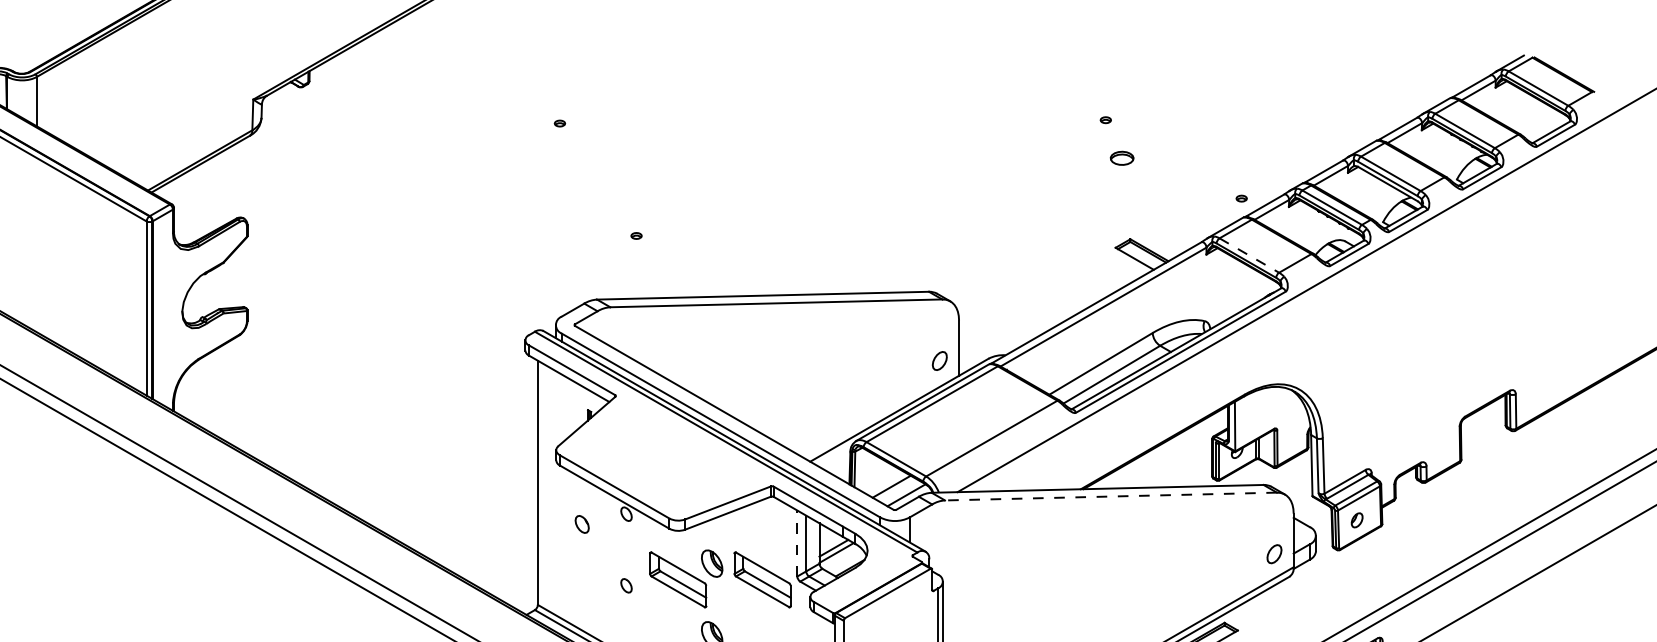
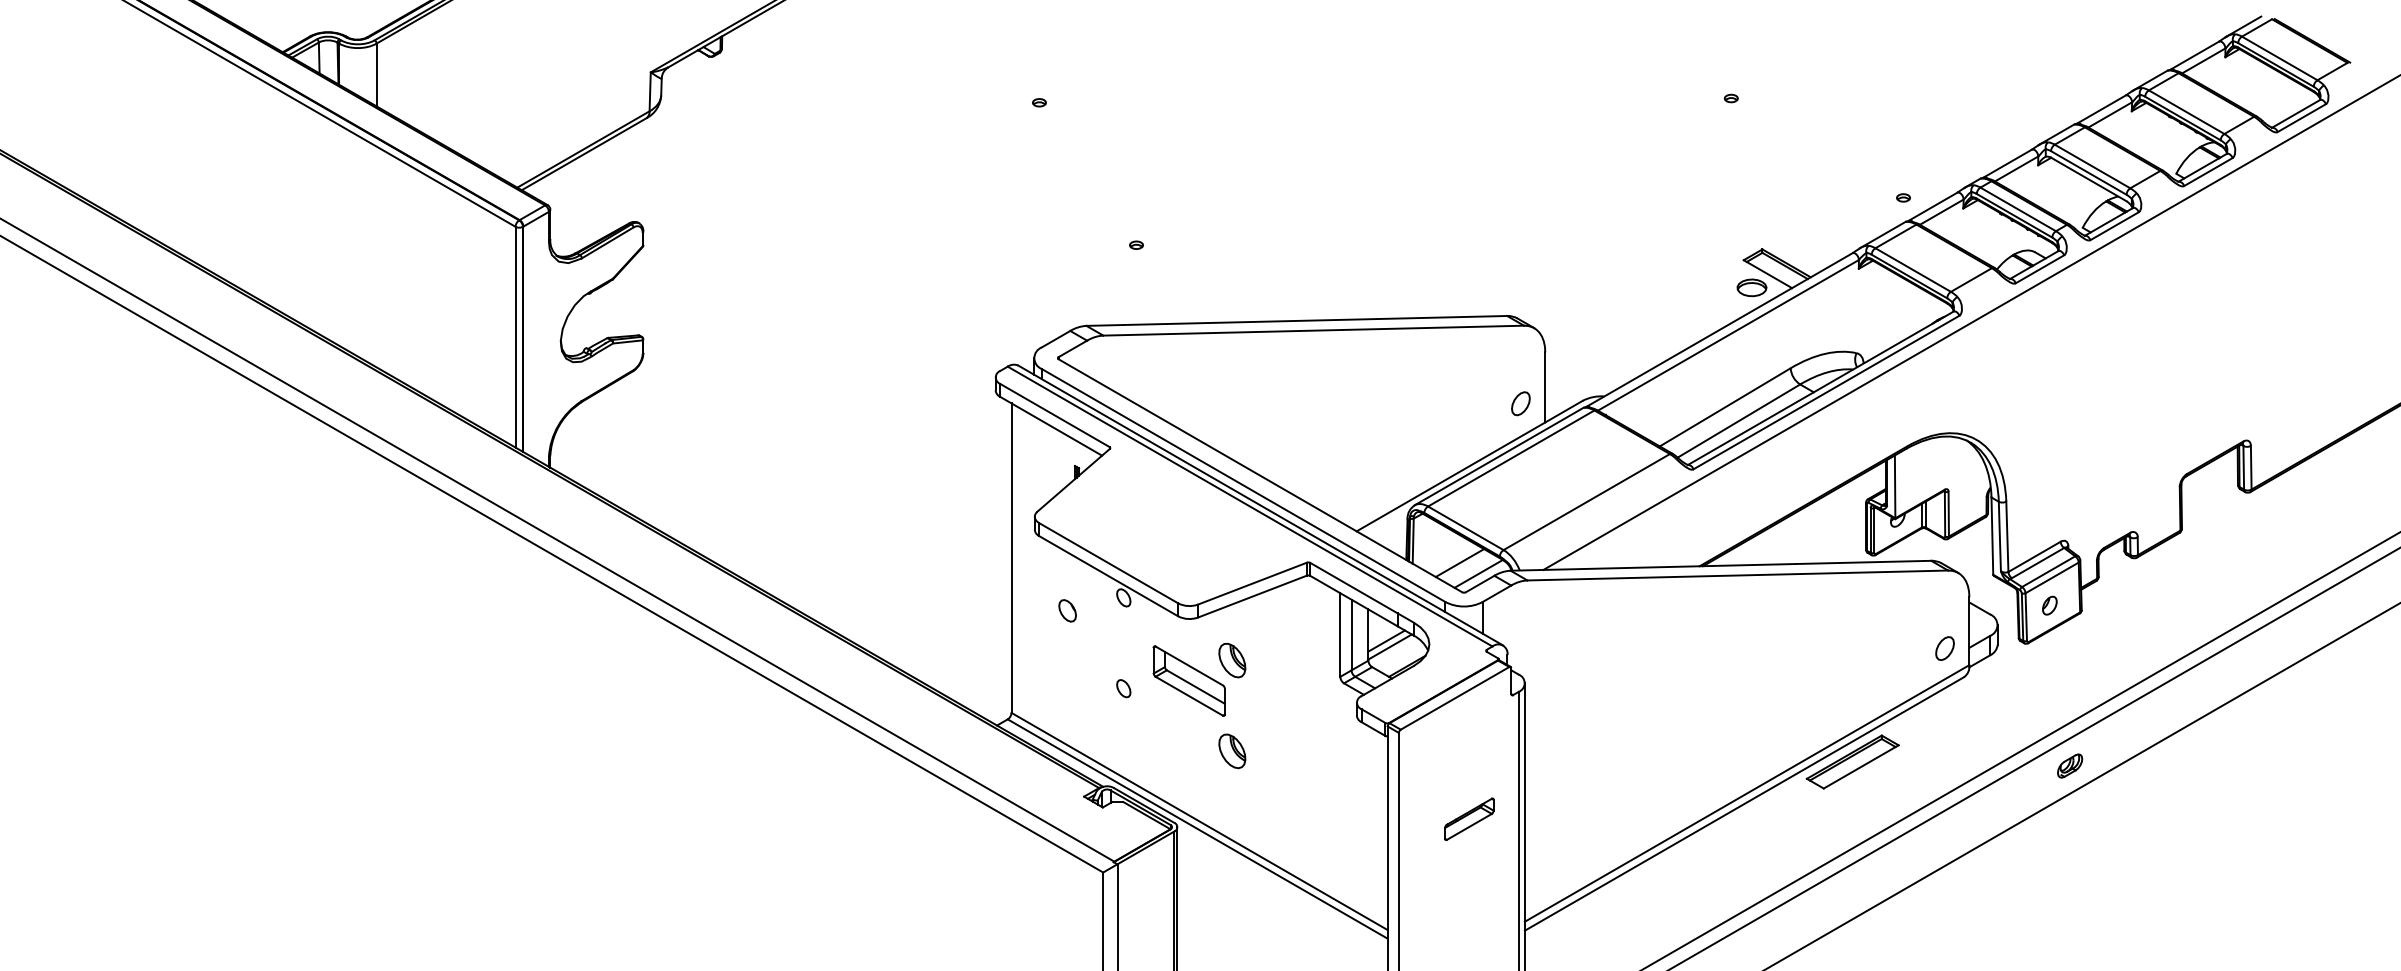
part: (1121, 158) -> (1751, 287), moved
line: (1249, 255) -> (1913, 270), dashed -> solid
line: (1110, 496) -> (1737, 575), dashed -> solid
line: (797, 543) -> (1340, 635), dashed -> solid
part: (761, 579) -> (1295, 680), removed

